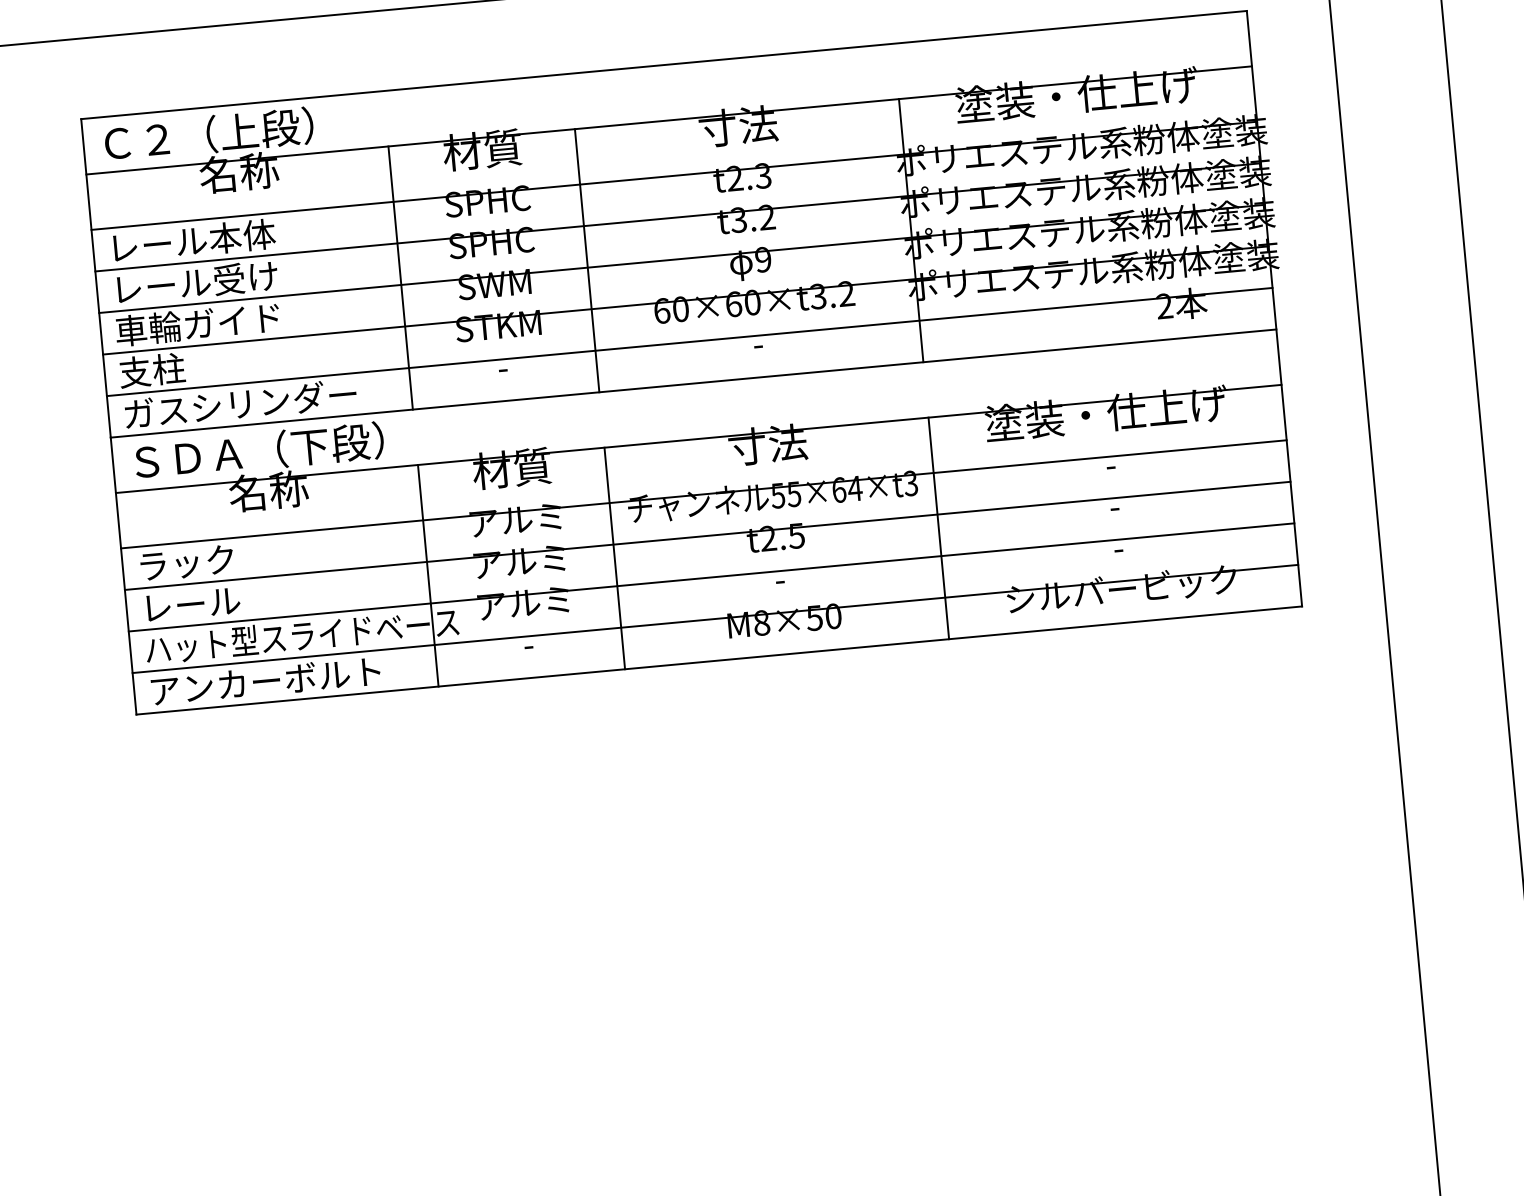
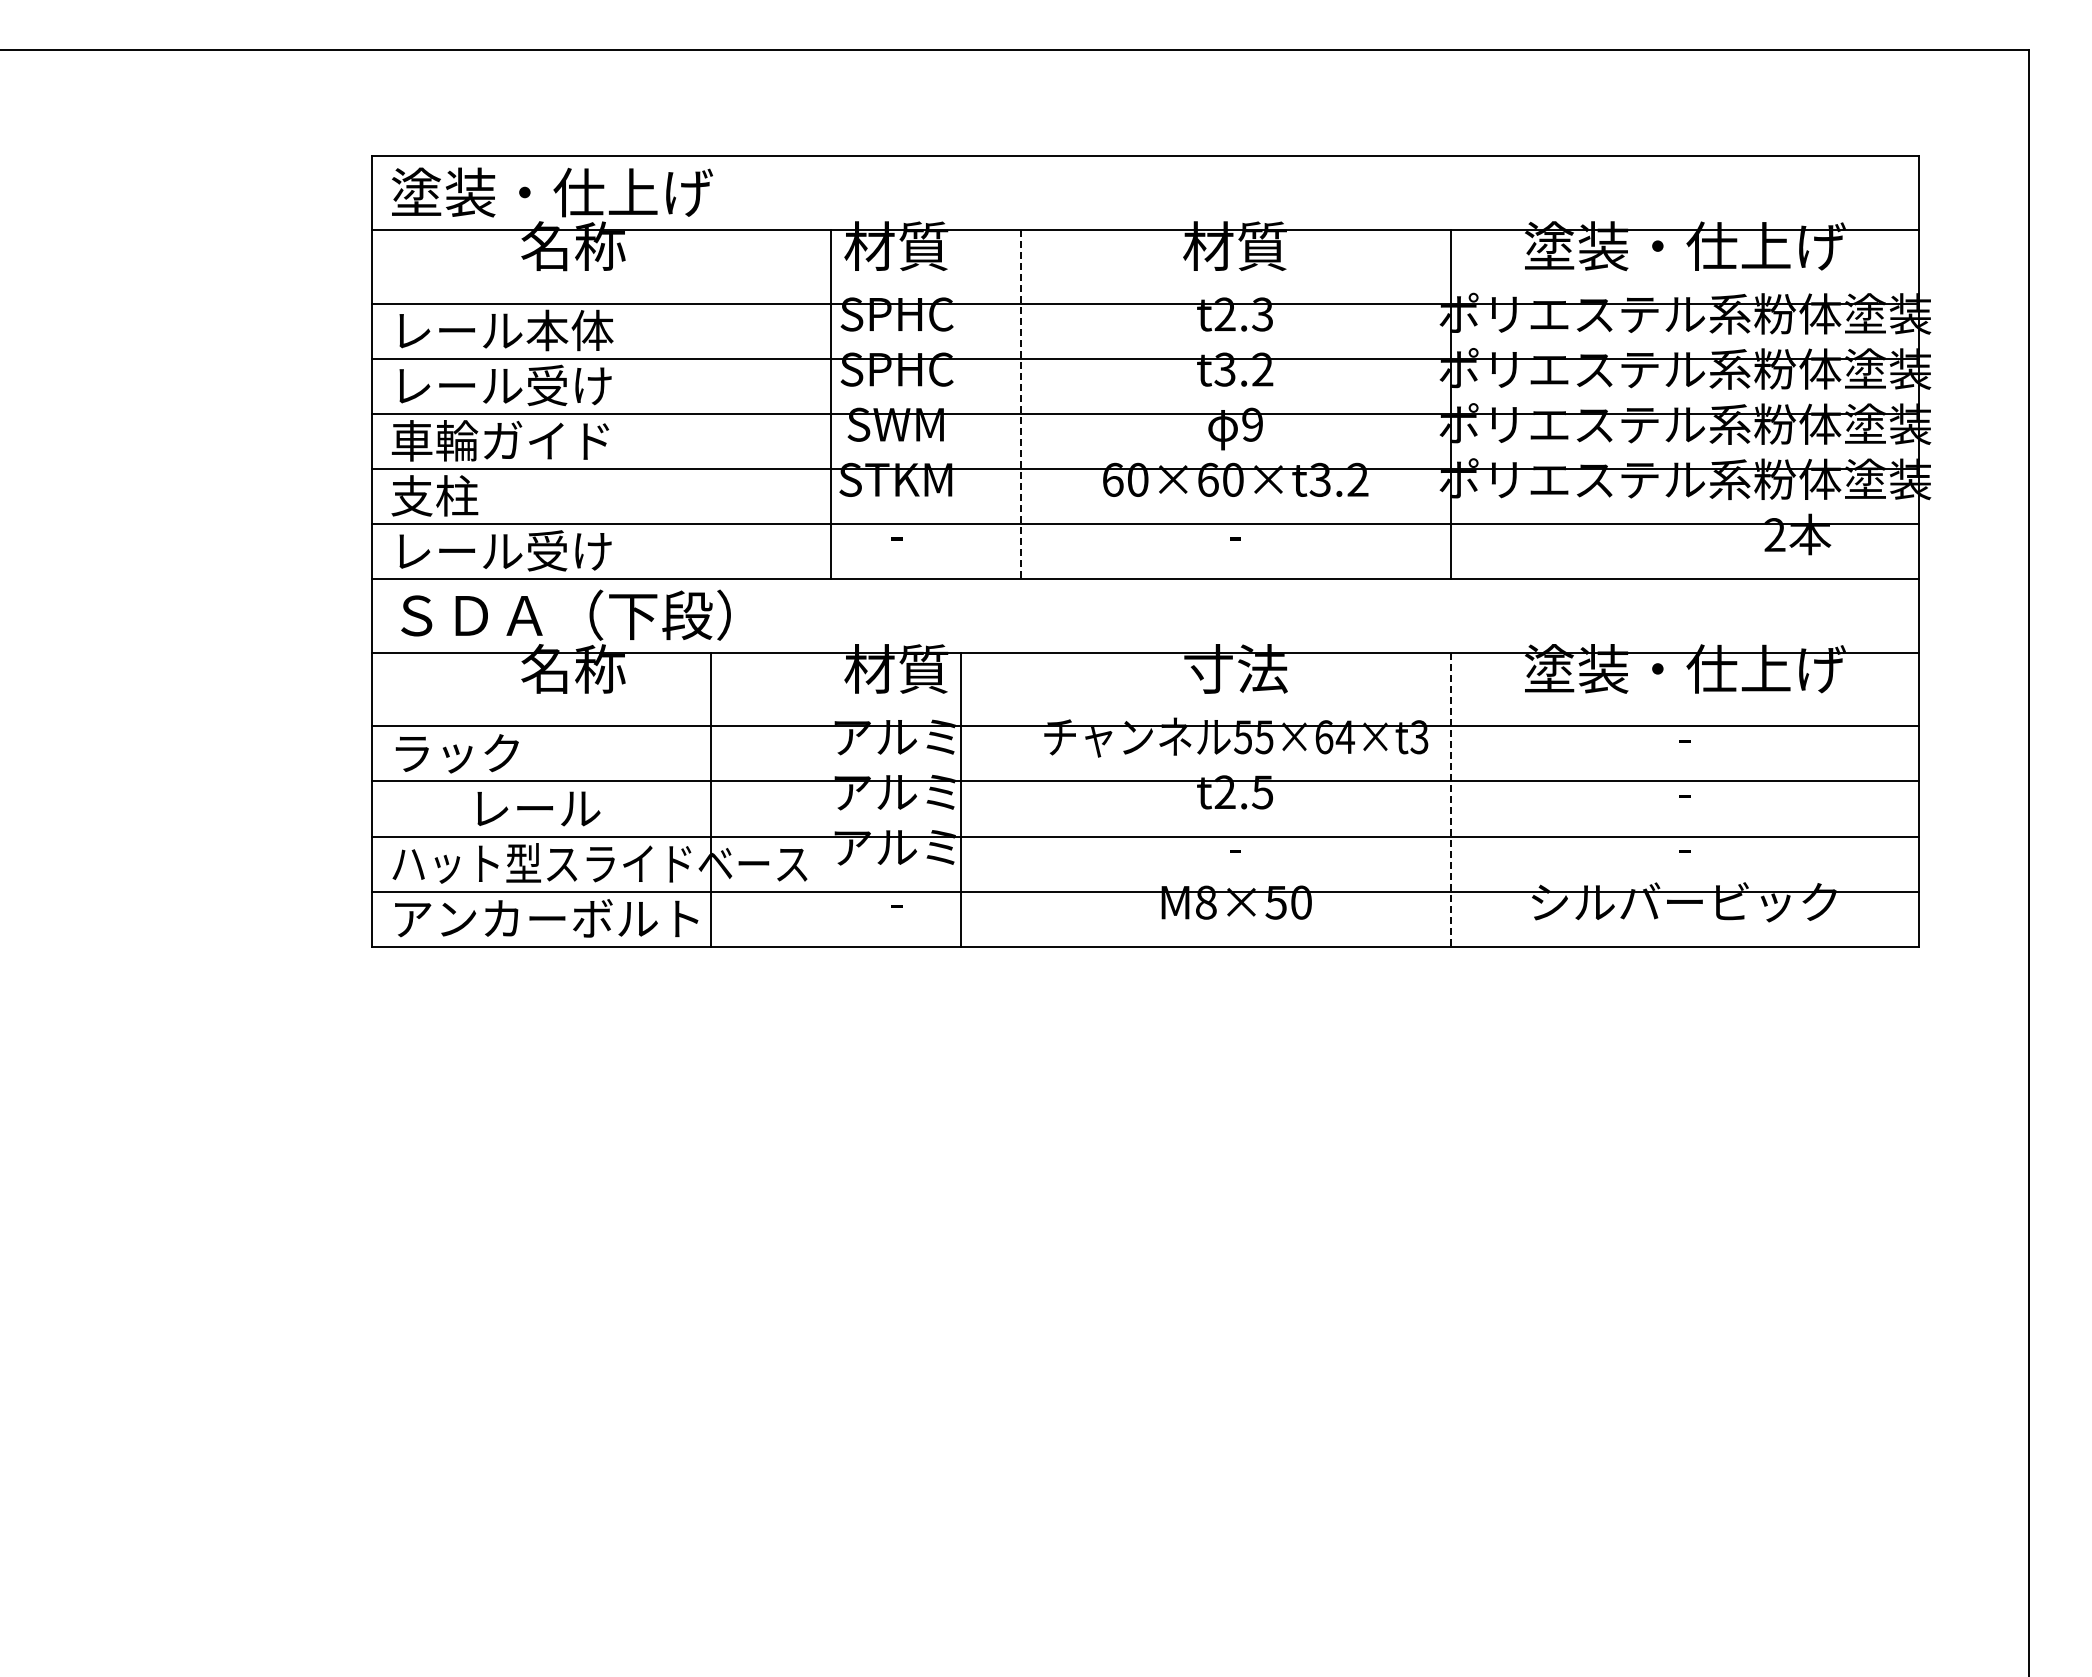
text: (738, 126) -> (1235, 246), 寸法 -> 材質
text: (219, 133) -> (552, 192), Ｃ２（上段） -> 塗装・仕上げ
line: (587, 260) -> (1020, 404), solid -> dashed
line: (400, 277) -> (831, 404), moved
text: (240, 403) -> (546, 550), ガスシリンダー -> レール受け
line: (938, 528) -> (1450, 800), solid -> dashed
line: (614, 558) -> (960, 799), moved
line: (428, 575) -> (711, 799), moved
text: (193, 604) -> (538, 808), moved

